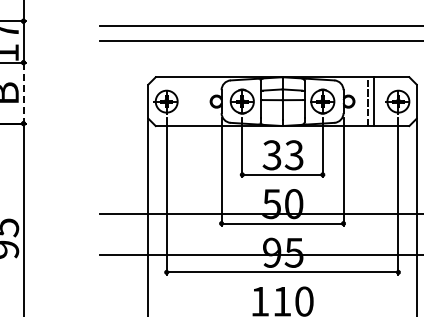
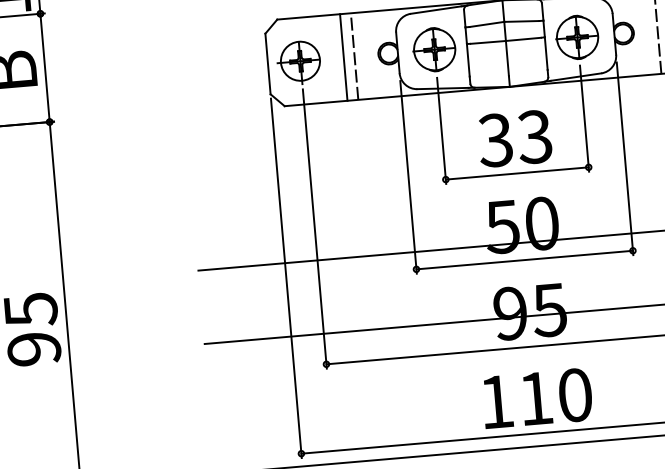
line: (23, 93) -> (44, 68), dashed -> solid
line: (191, 101) -> (344, 57), added
line: (197, 101) -> (355, 56), added

